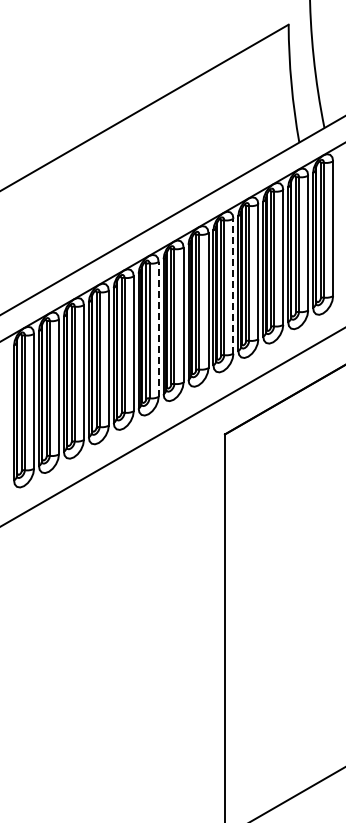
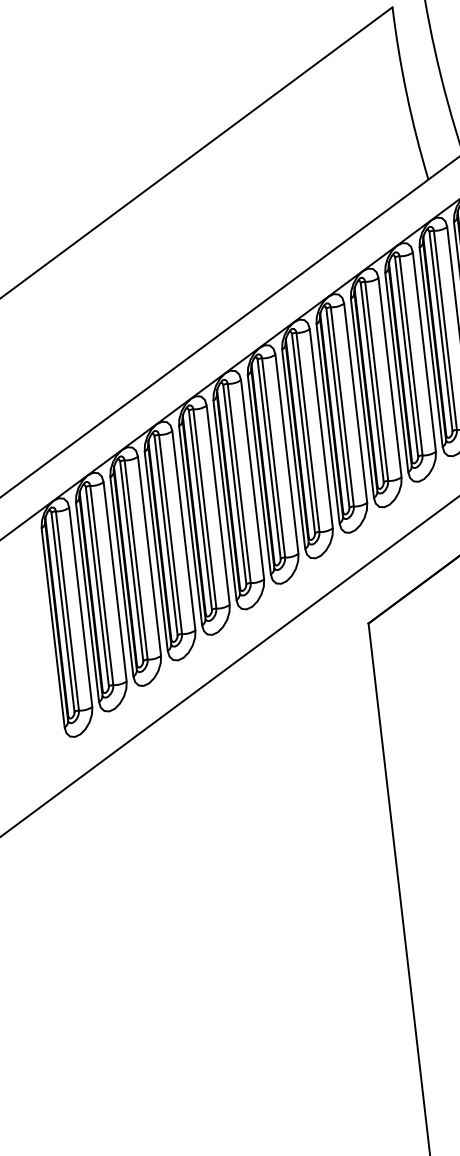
line: (233, 285) -> (355, 402), dashed -> solid
line: (158, 328) -> (252, 478), dashed -> solid

